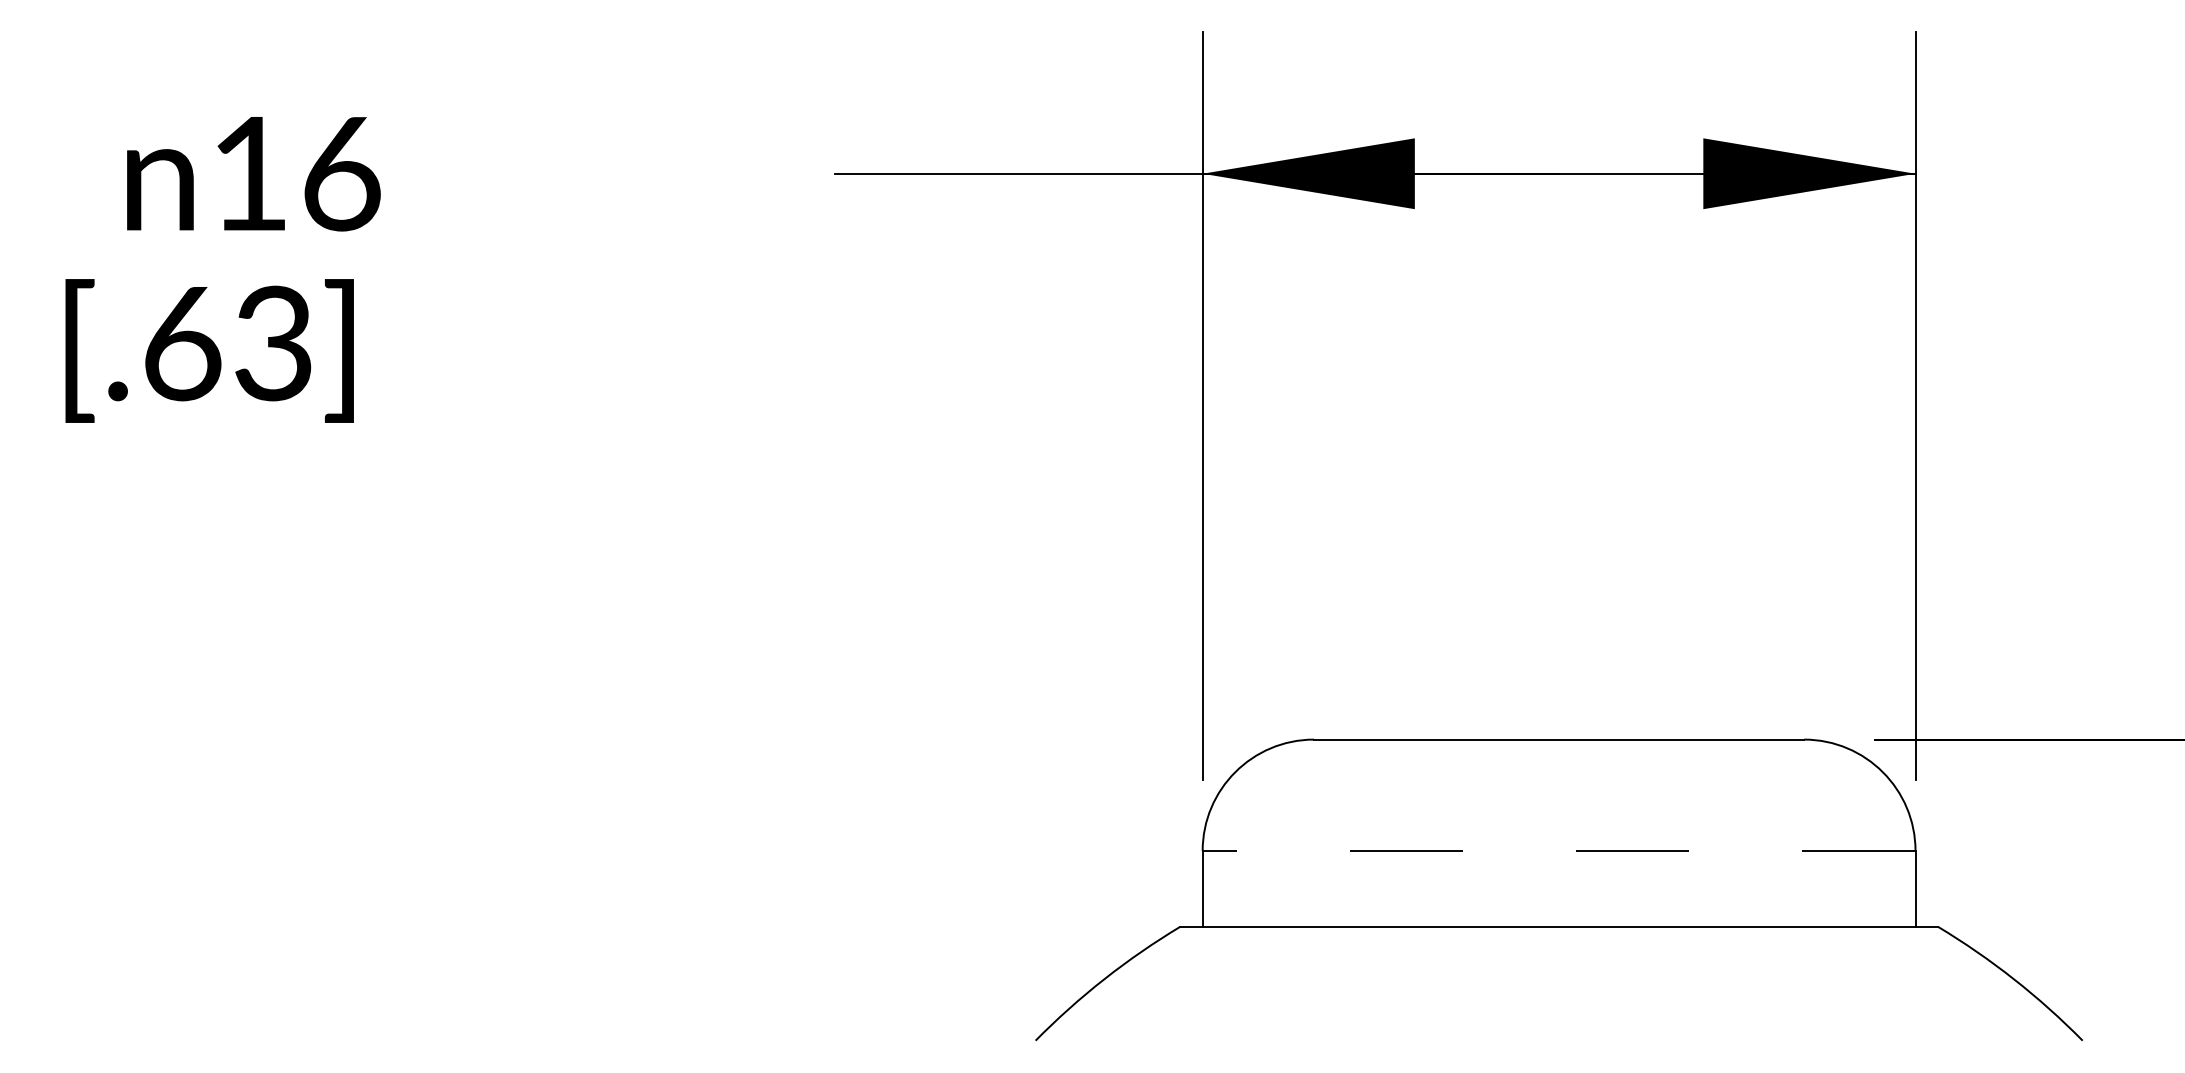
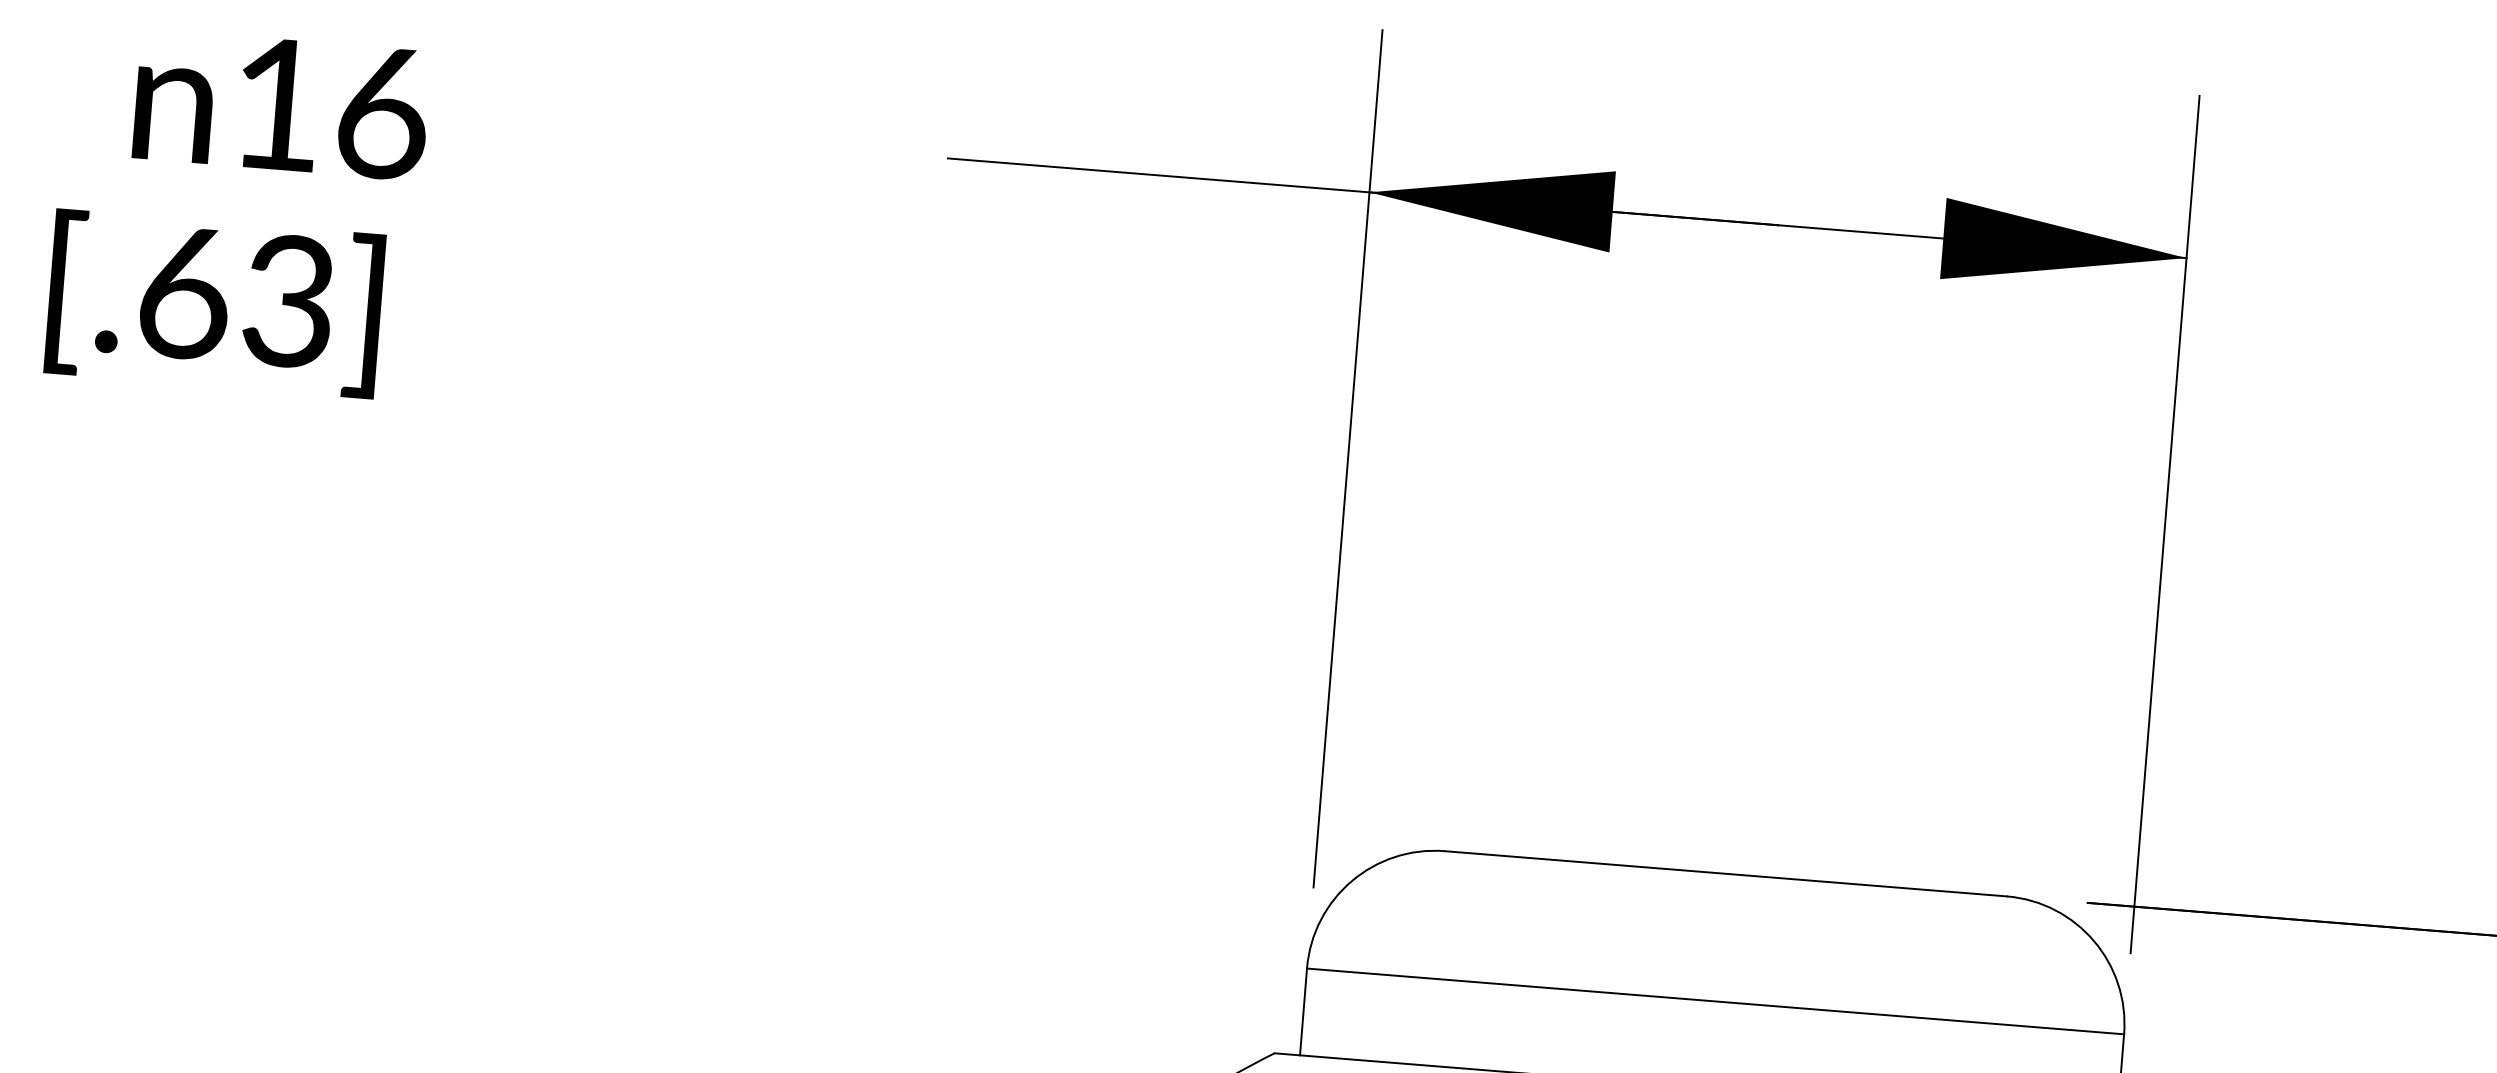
line: (1558, 850) -> (1714, 1000), dashed -> solid

